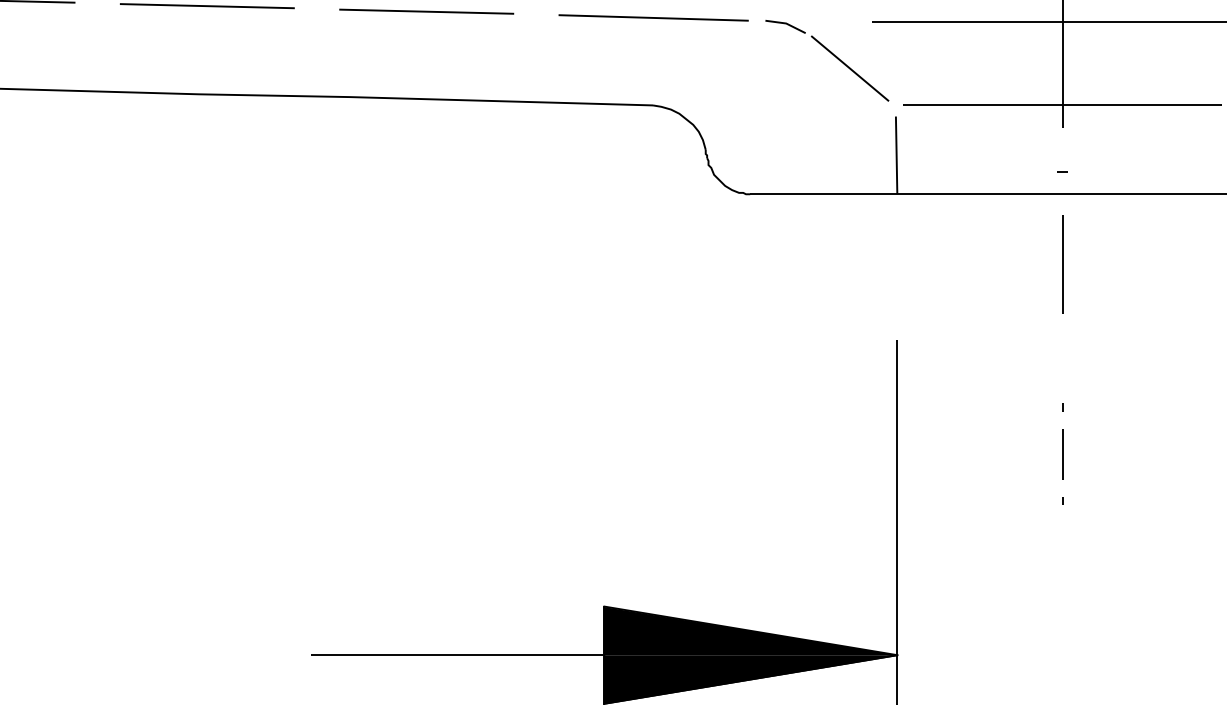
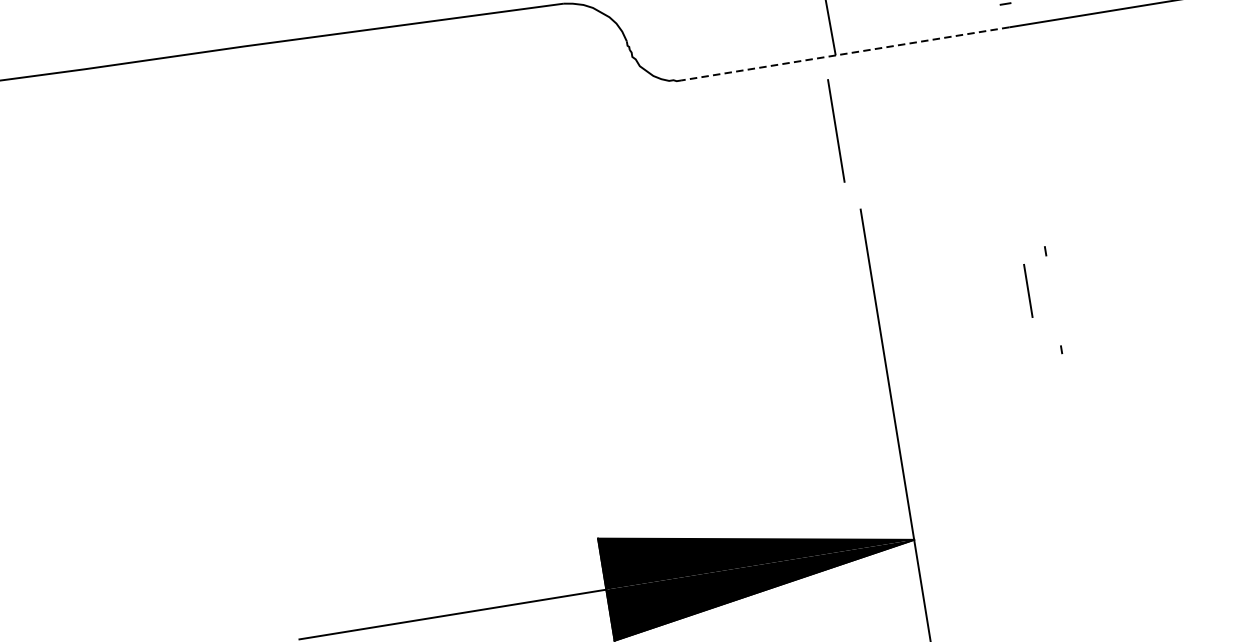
line: (905, 194) -> (844, 54), solid -> dashed
line: (1062, 264) -> (836, 131), moved
line: (1062, 454) -> (1028, 290), moved

